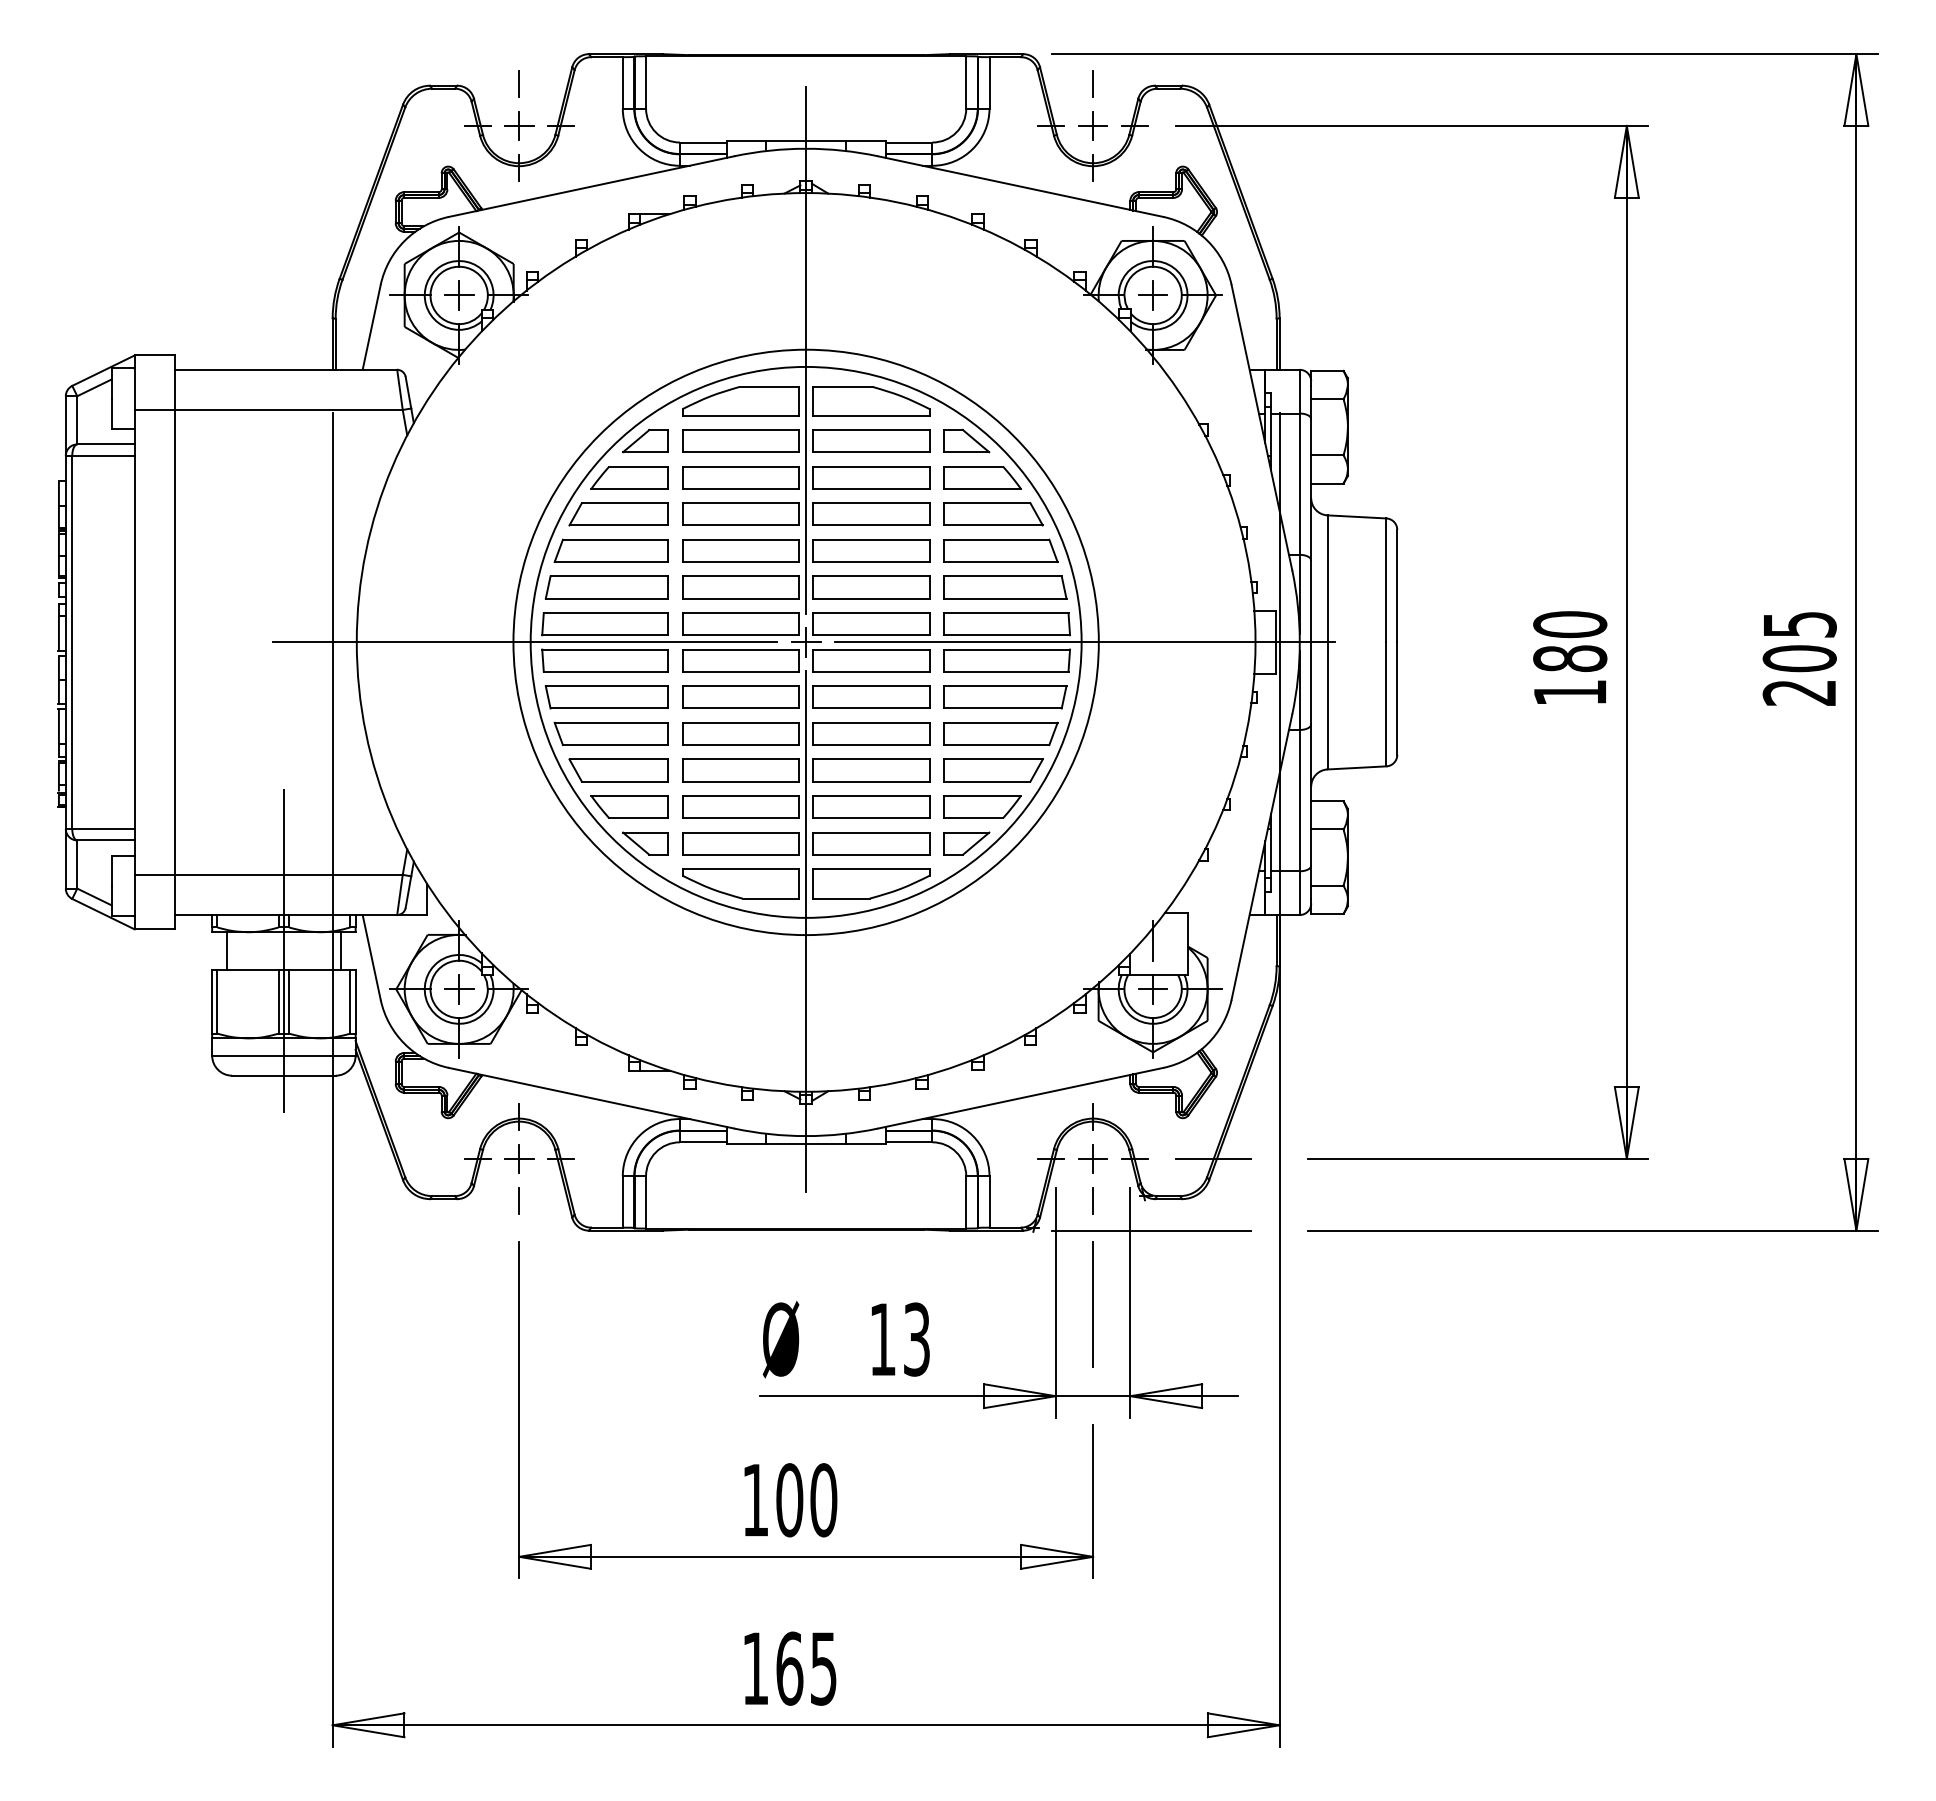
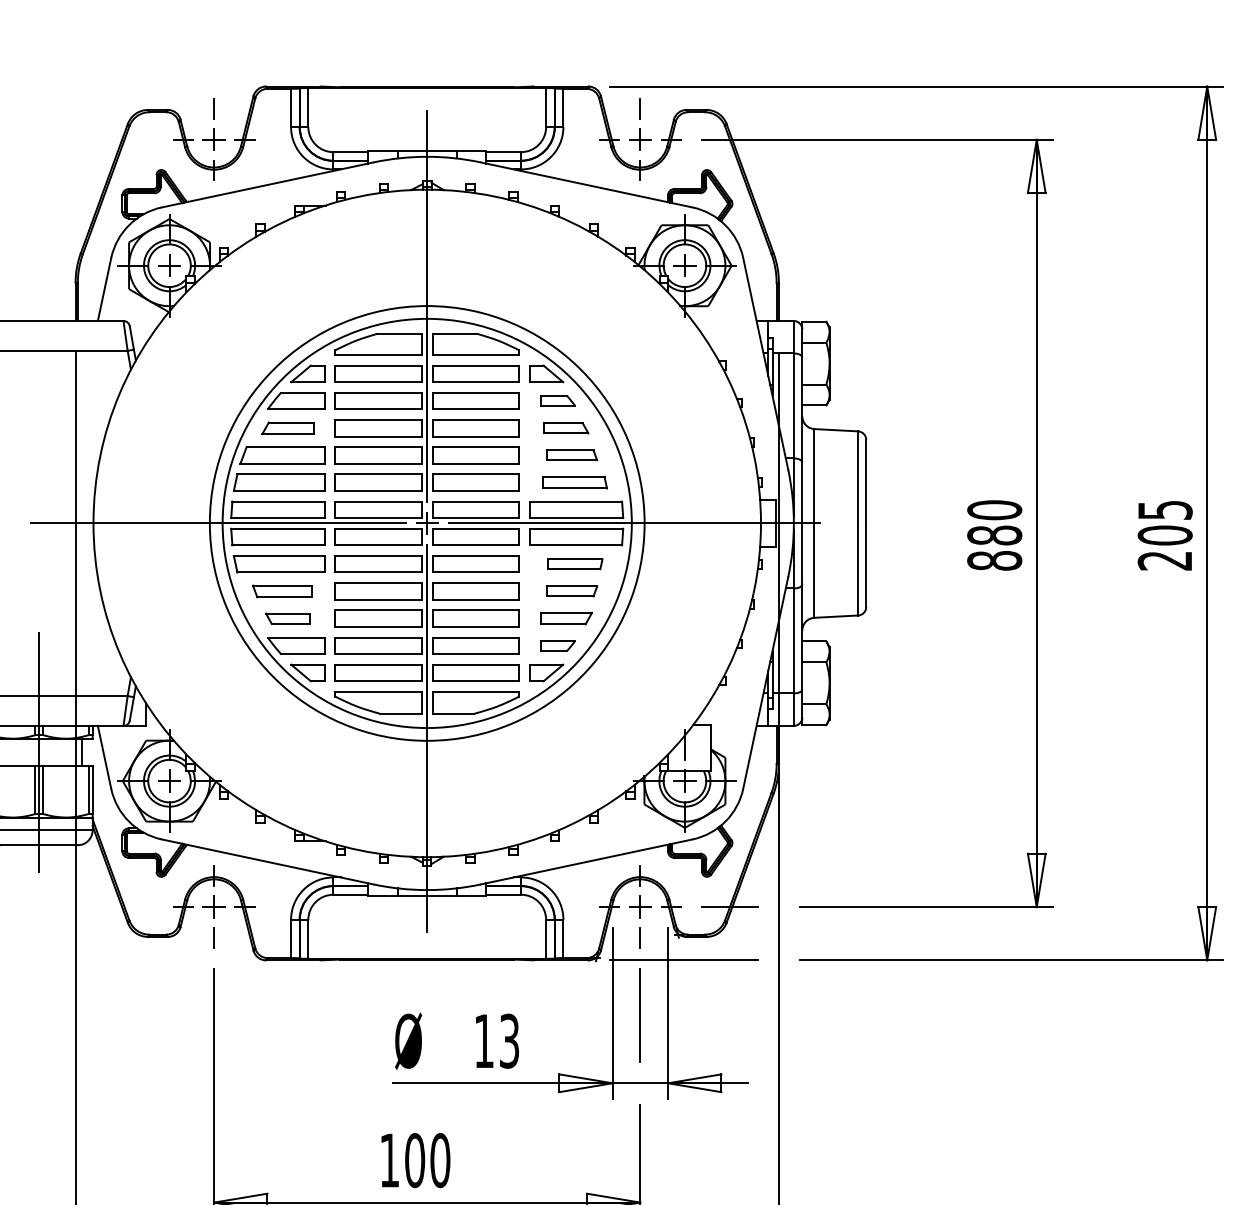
part: (982, 477) -> (558, 400), size x0.6
part: (618, 514) -> (287, 428), size x0.7
part: (993, 514) -> (566, 428), size x0.6
part: (1000, 550) -> (571, 455), size x0.6
part: (1005, 587) -> (575, 482), size x0.7
text: (1570, 692) -> (994, 560), 180 -> 880
part: (1005, 697) -> (575, 564), size x0.6
part: (610, 733) -> (281, 591), size x0.7
part: (1000, 733) -> (571, 591), size x0.6
part: (618, 770) -> (287, 618), size x0.6
part: (993, 770) -> (566, 618), size x0.7
part: (982, 806) -> (558, 645), size x0.6

